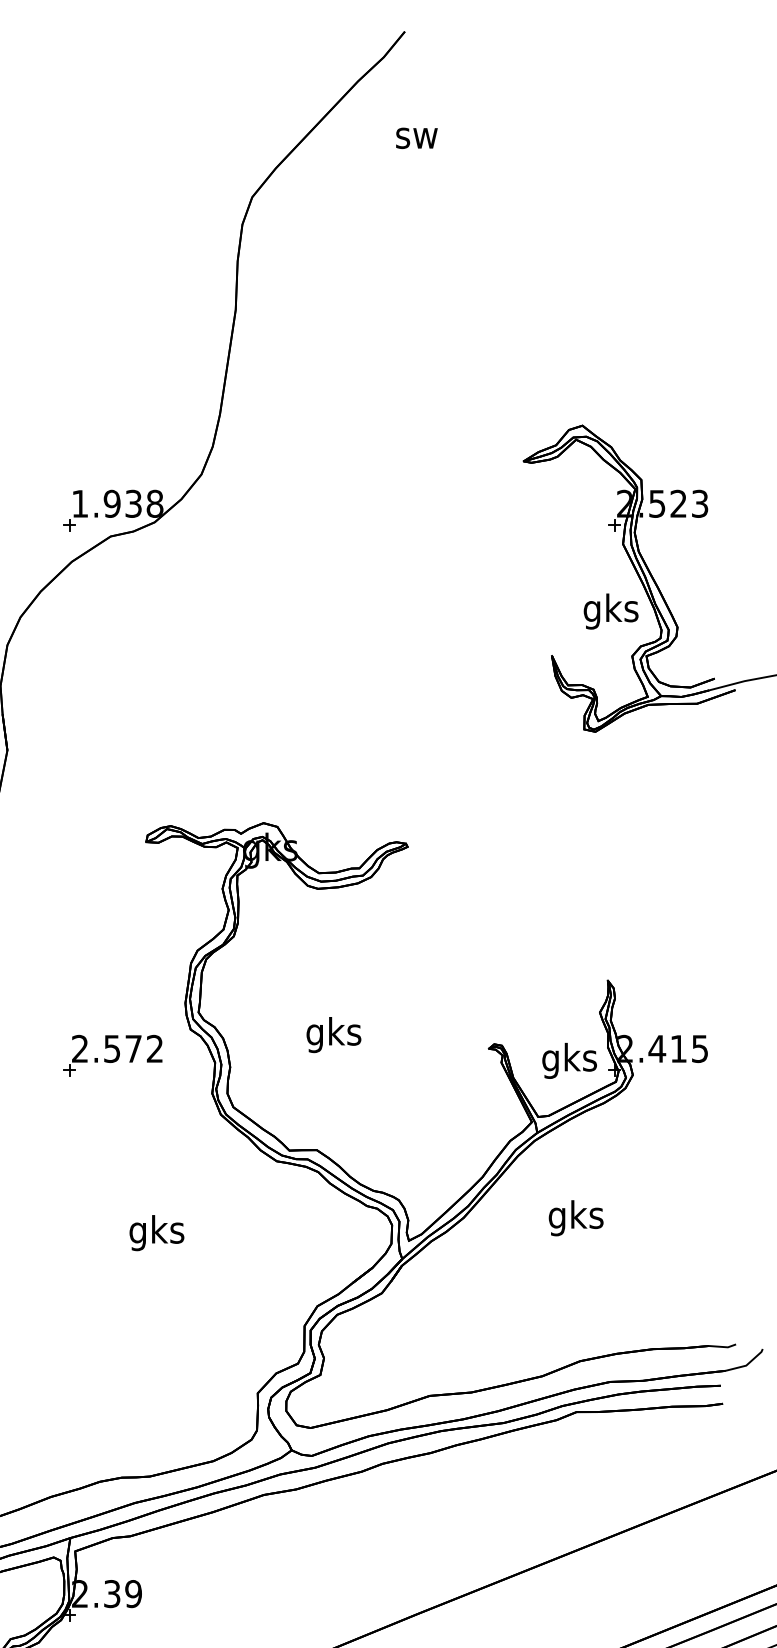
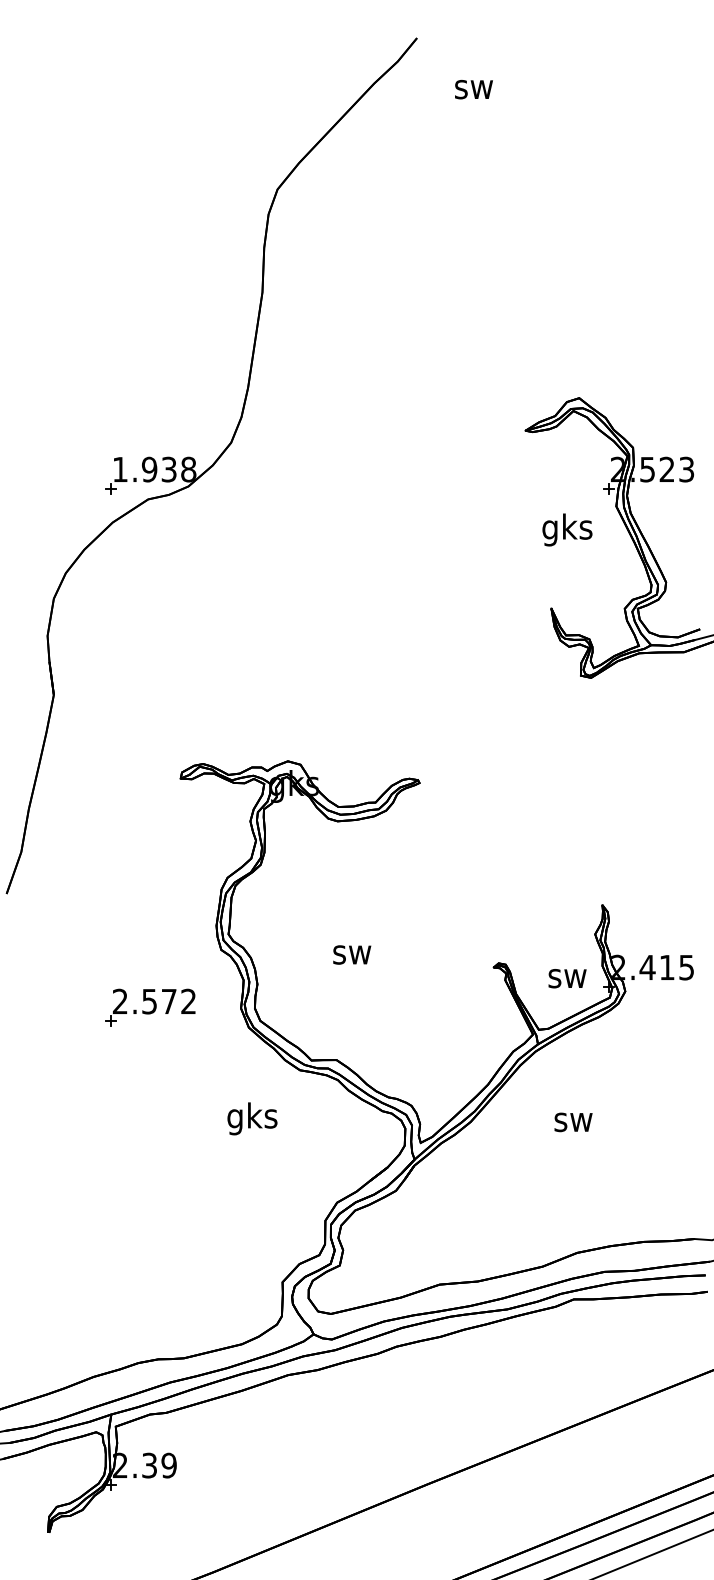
text: (416, 138) -> (473, 89), moved
text: (611, 611) -> (567, 529), moved
text: (334, 1034) -> (352, 954), gks -> sw
part: (113, 1055) -> (150, 1007), moved
text: (569, 1060) -> (567, 978), gks -> sw
text: (576, 1217) -> (573, 1121), gks -> sw
text: (156, 1232) -> (252, 1118), moved

